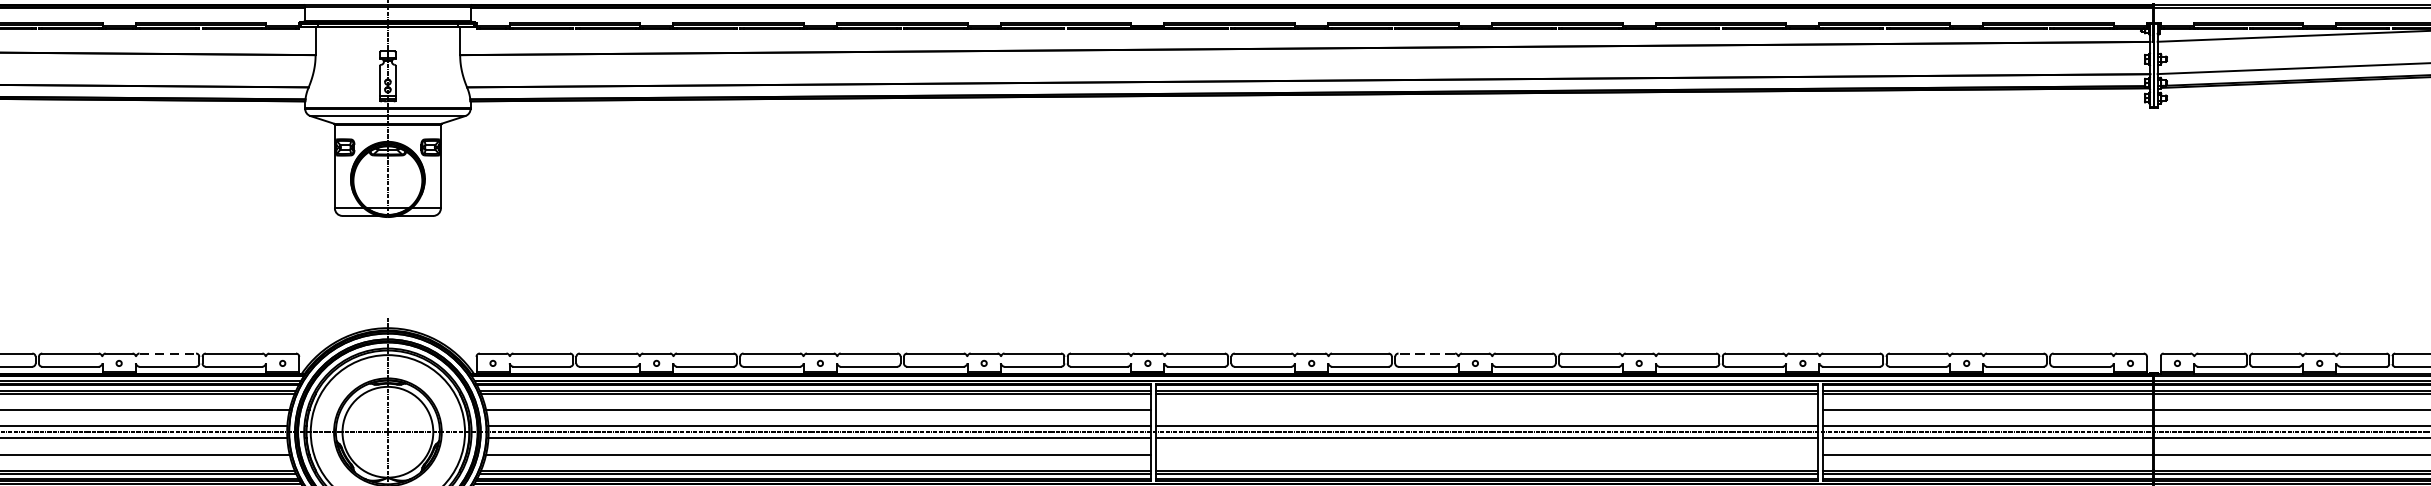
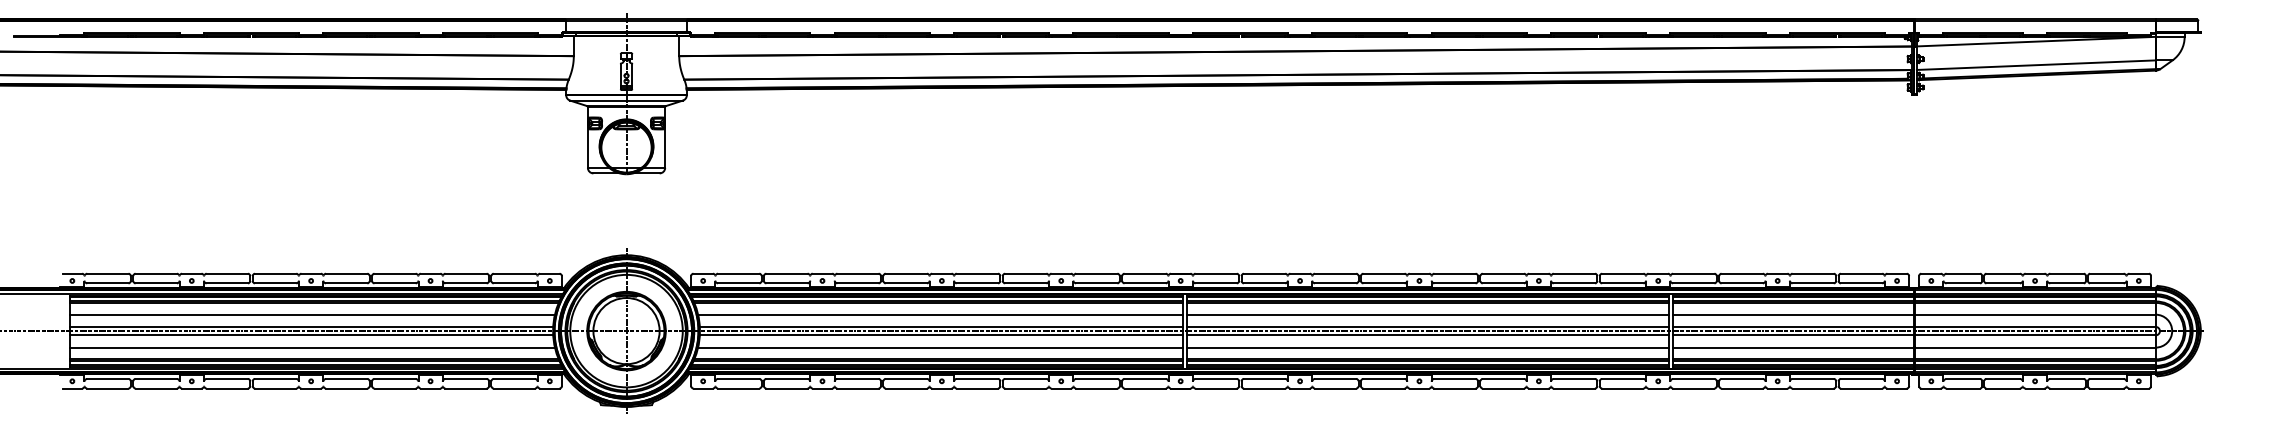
line: (168, 353) -> (466, 273), dashed -> solid
line: (1427, 353) -> (1384, 273), dashed -> solid
line: (1486, 409) -> (1427, 314), added
line: (1486, 454) -> (1427, 347), added

